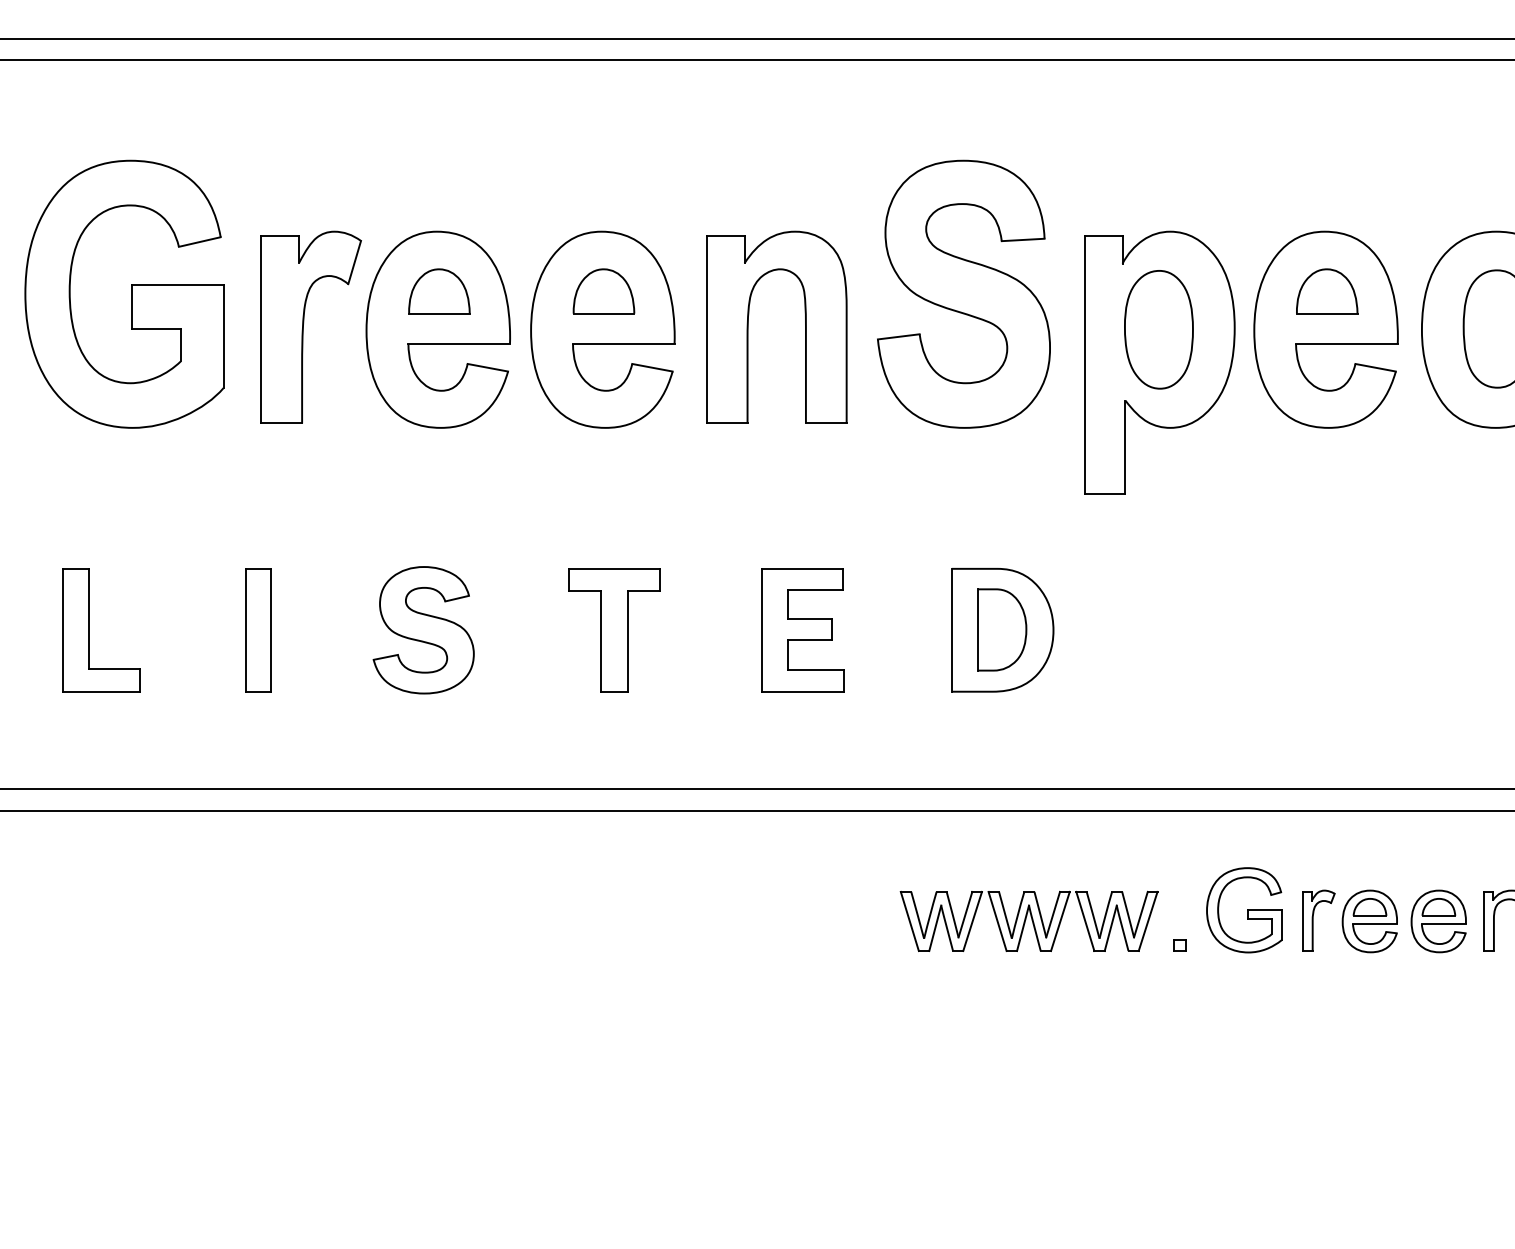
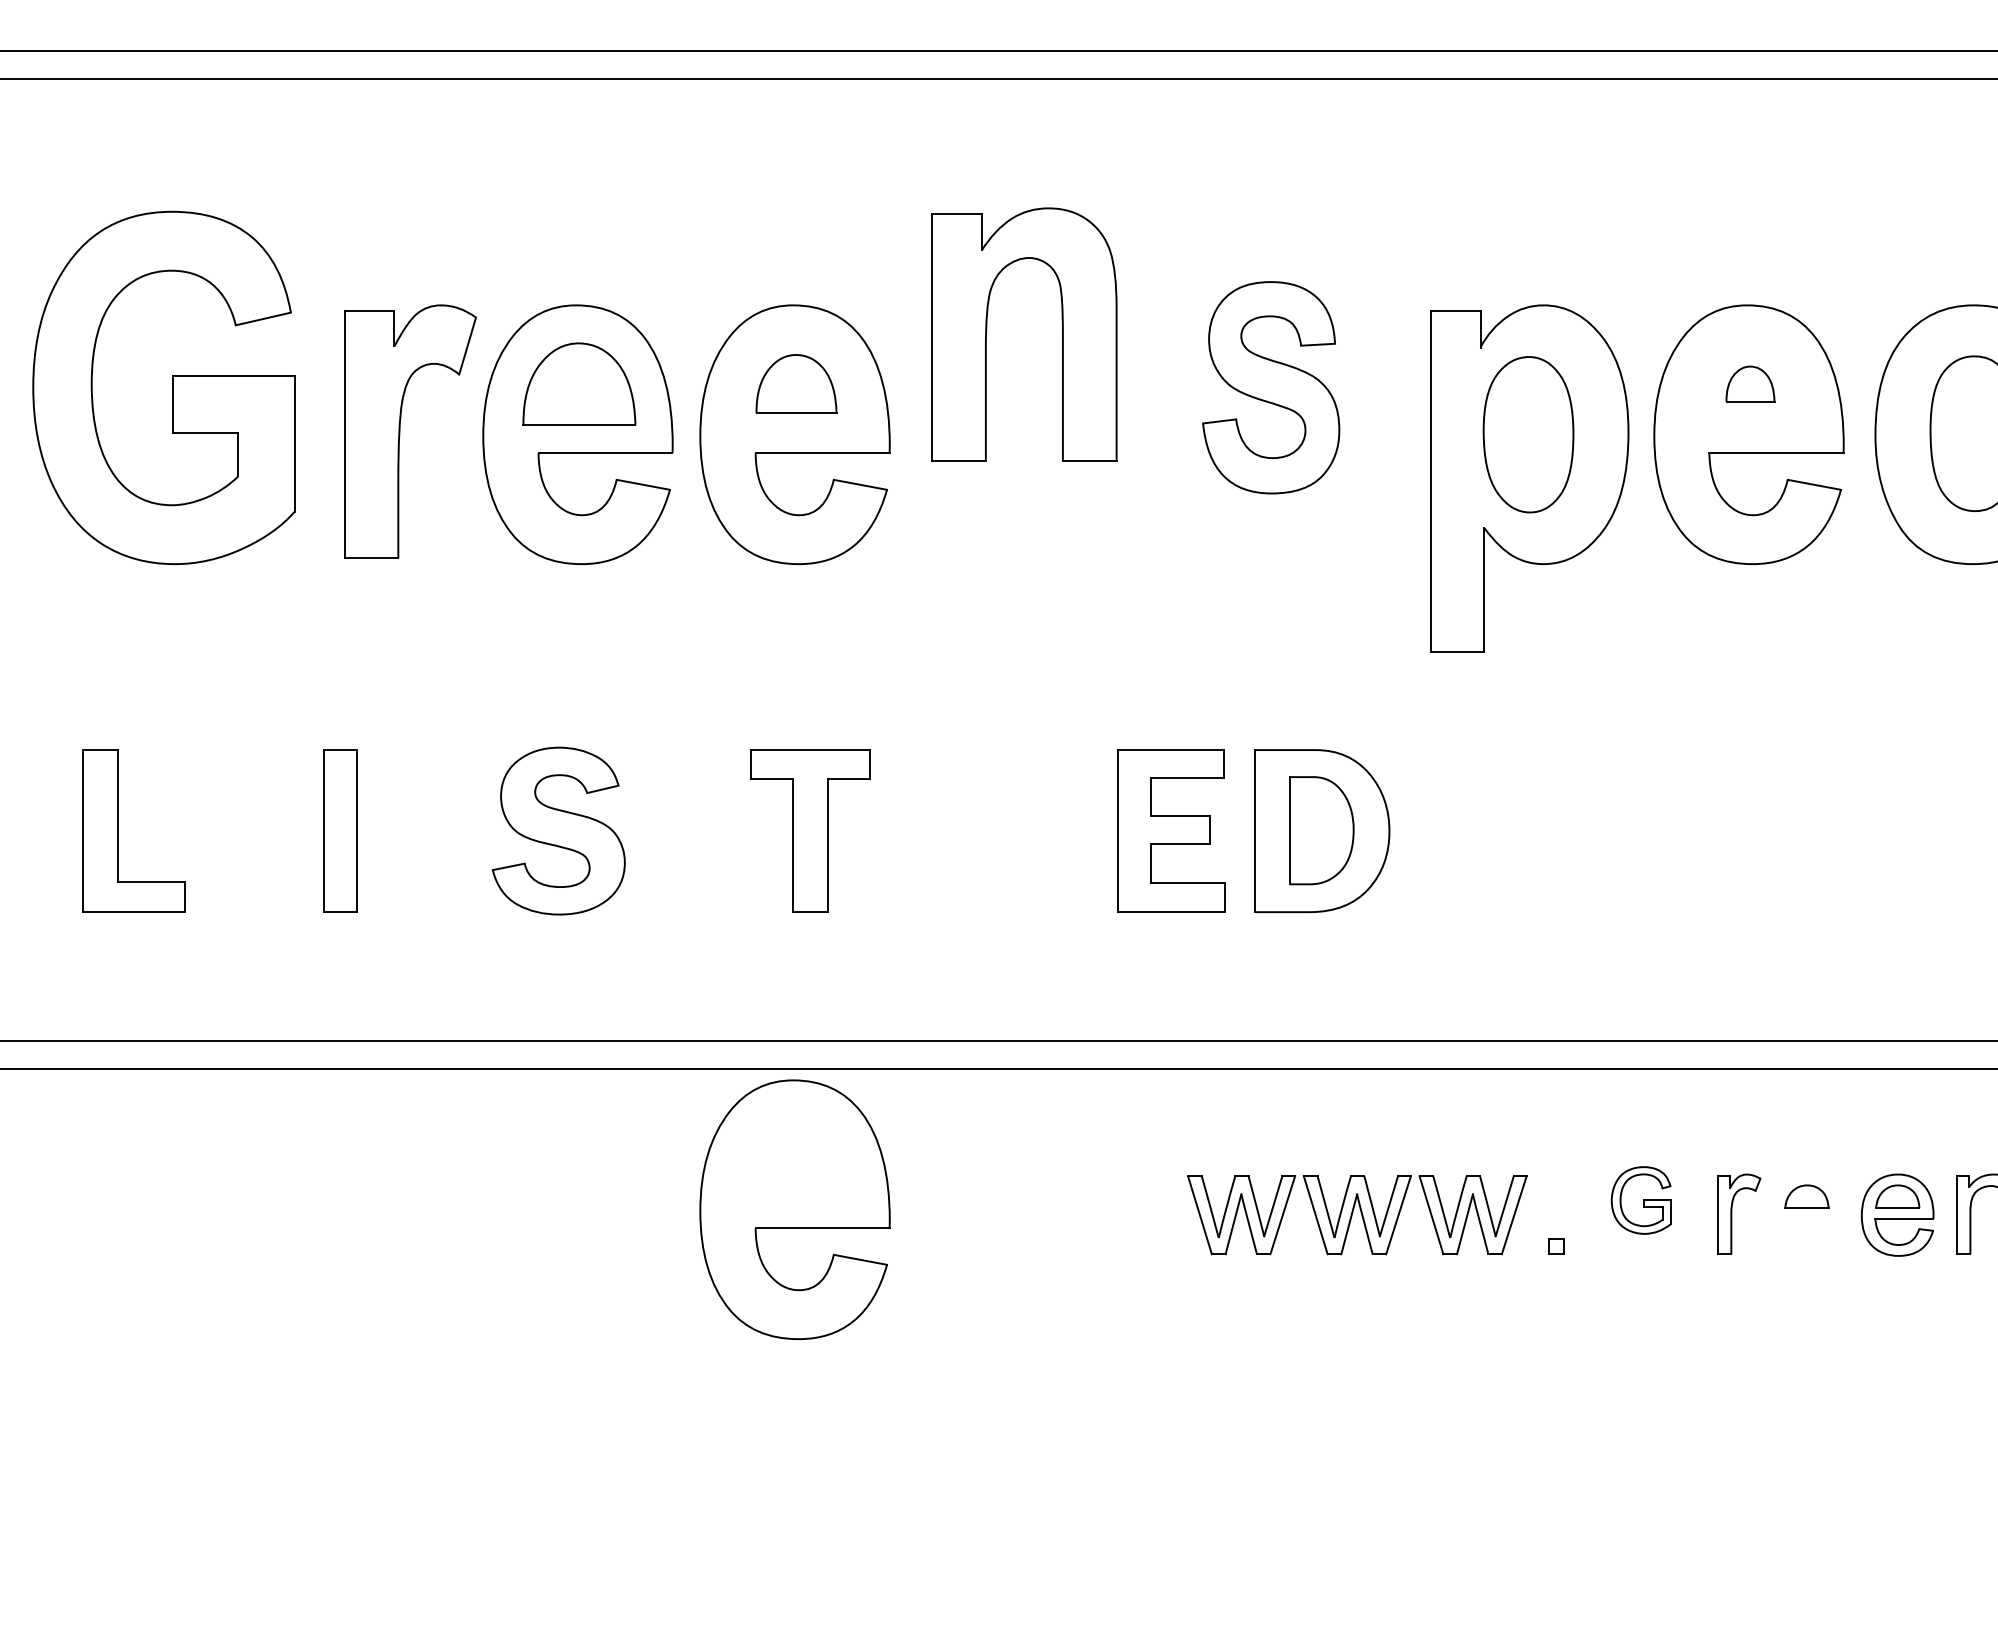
part: (439, 290) -> (579, 383), size x1.4
part: (1327, 290) -> (1750, 383), size x0.6
part: (963, 293) -> (1270, 387), size x0.6
part: (748, 324) -> (987, 330), moved
part: (803, 629) -> (1171, 830), moved
part: (1244, 910) -> (1641, 1200), size x0.6
part: (602, 917) -> (794, 1209), added
part: (1369, 920) -> (1806, 1214), removed

